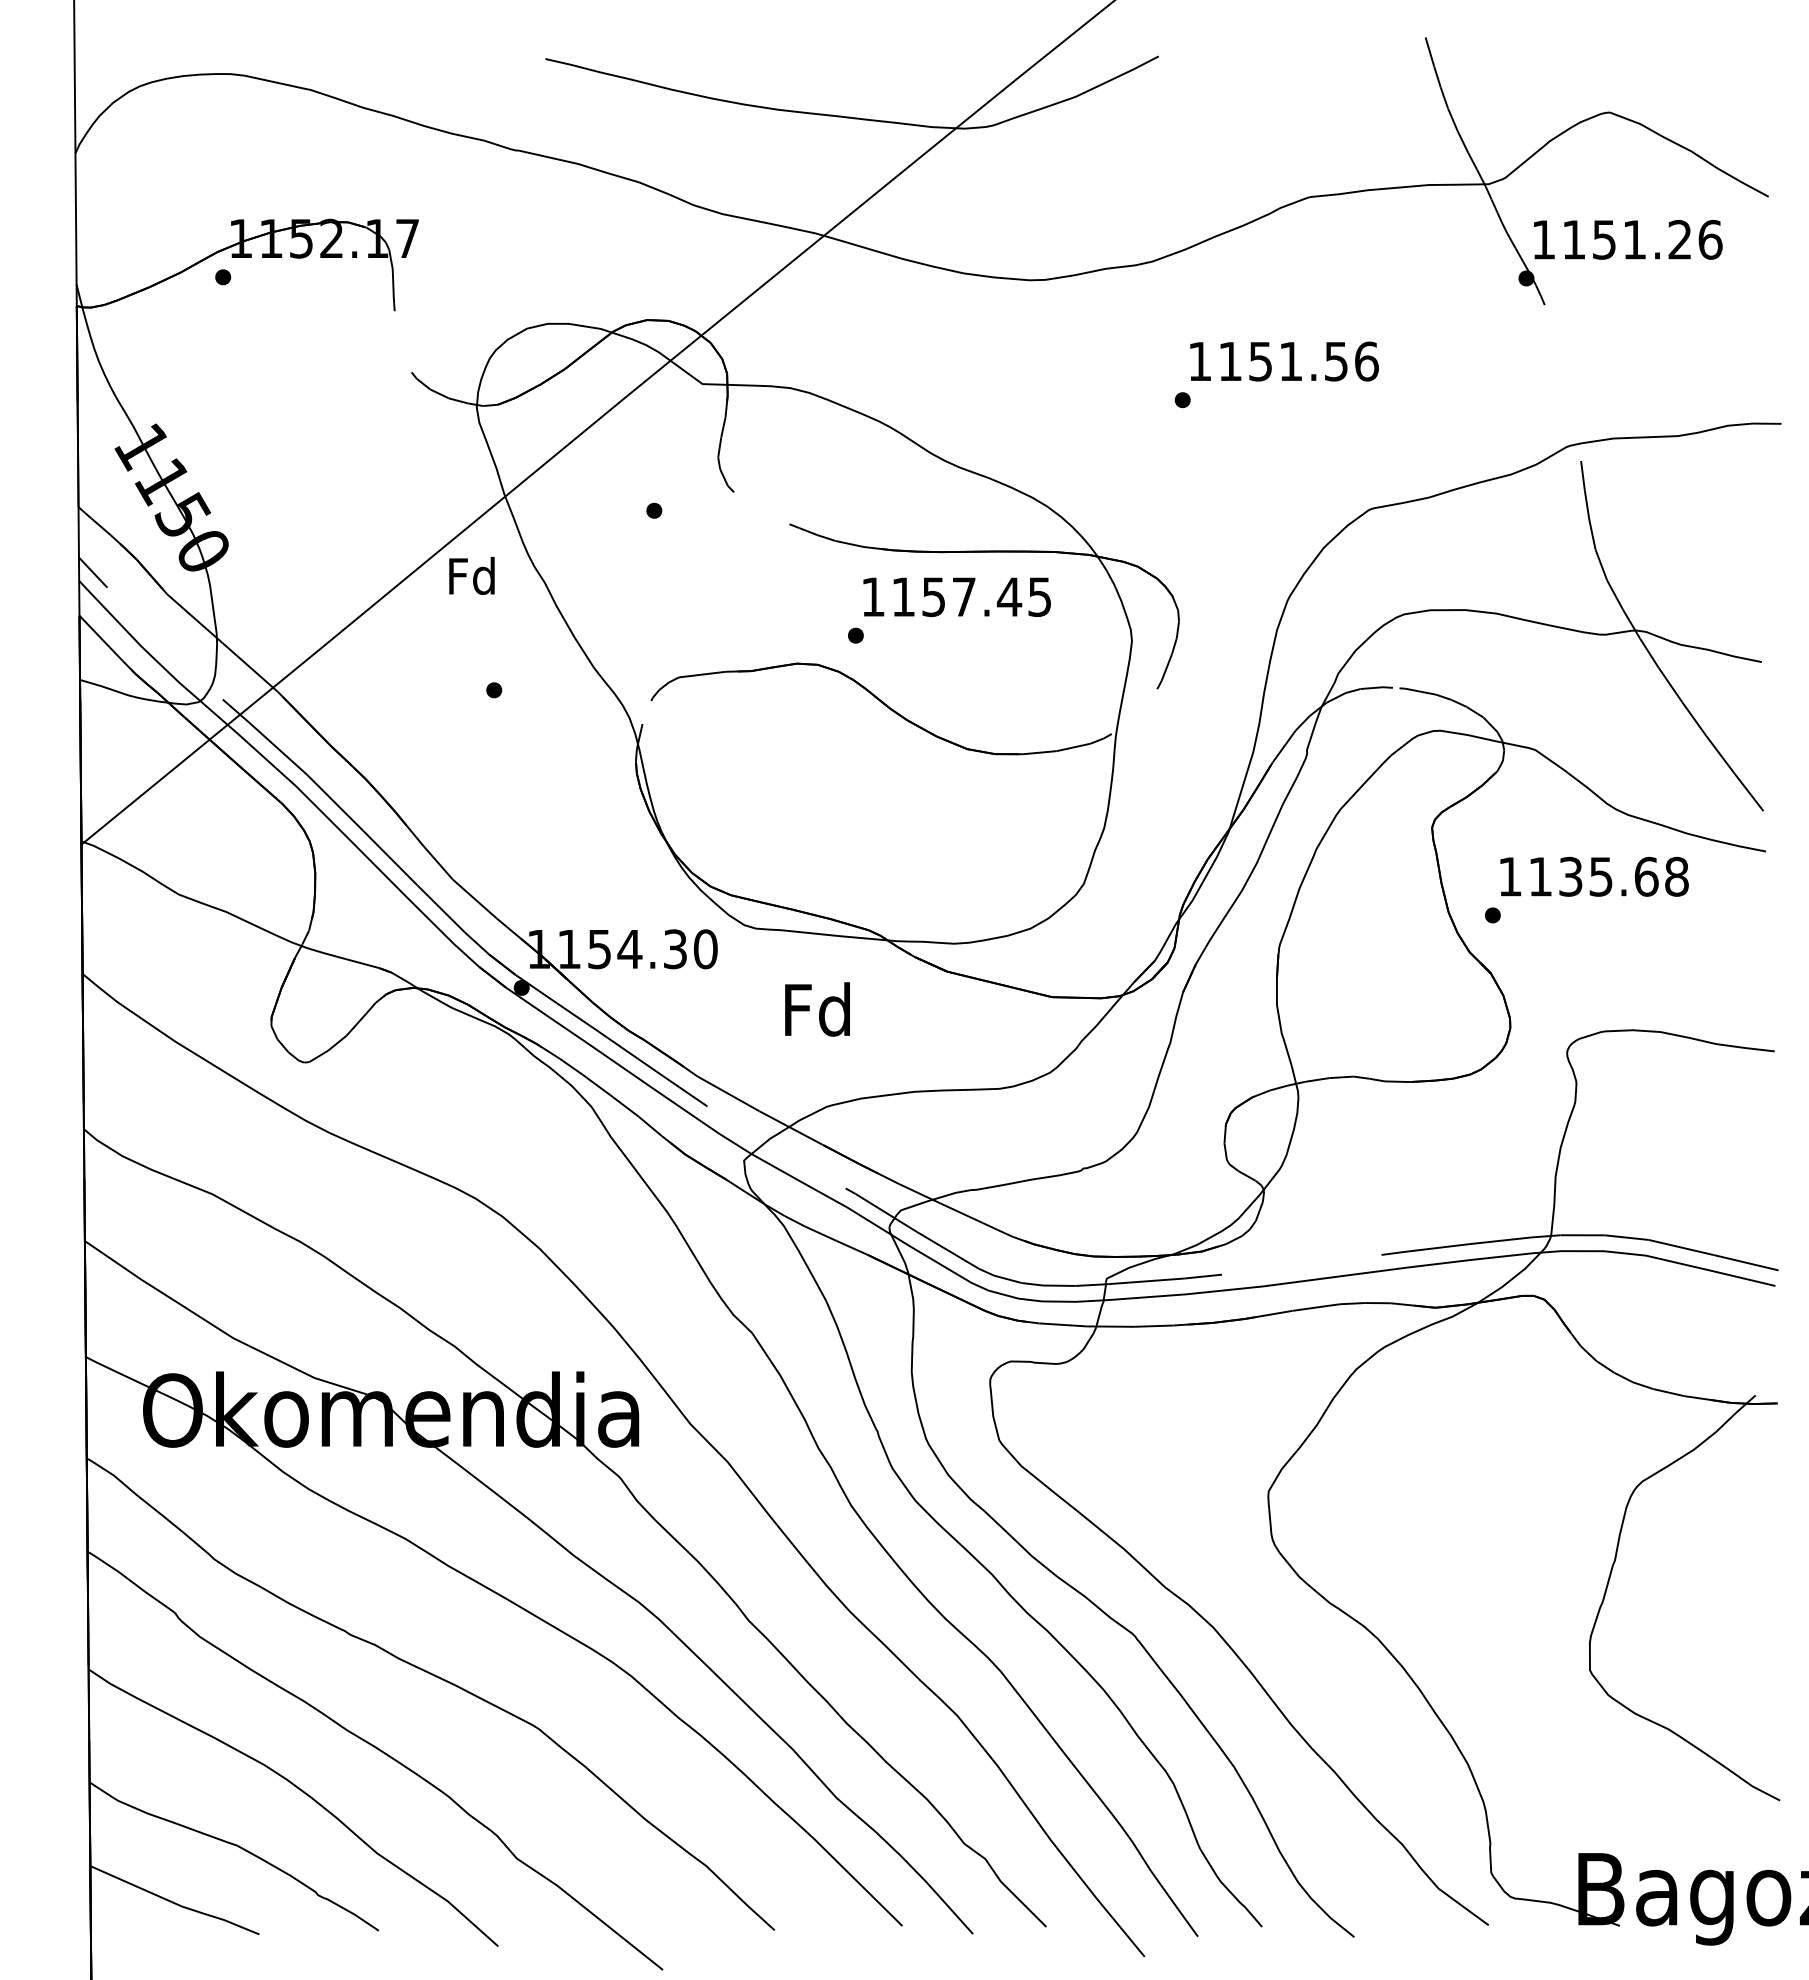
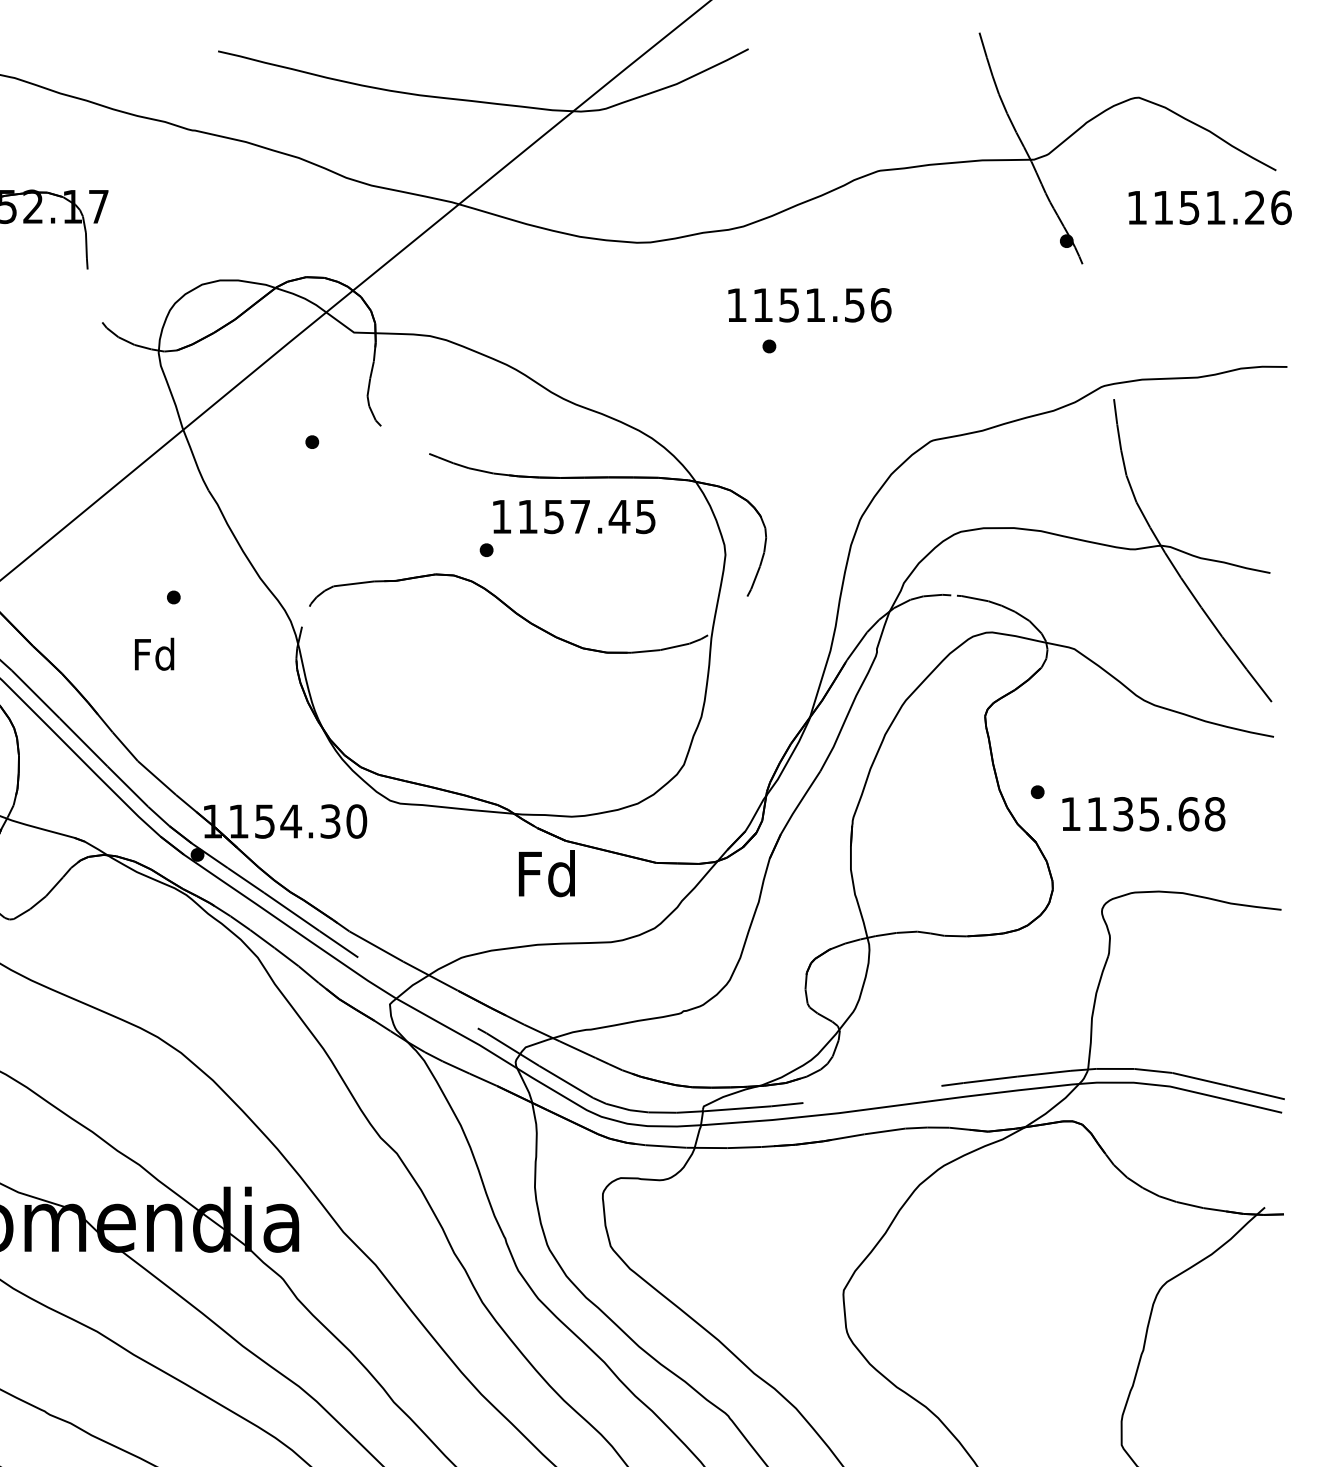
text: (1628, 239) -> (1210, 207), moved
text: (1284, 361) -> (809, 305), moved
text: (471, 576) -> (154, 654), moved
text: (1594, 876) -> (1143, 813), moved
text: (817, 1009) -> (546, 873), moved

